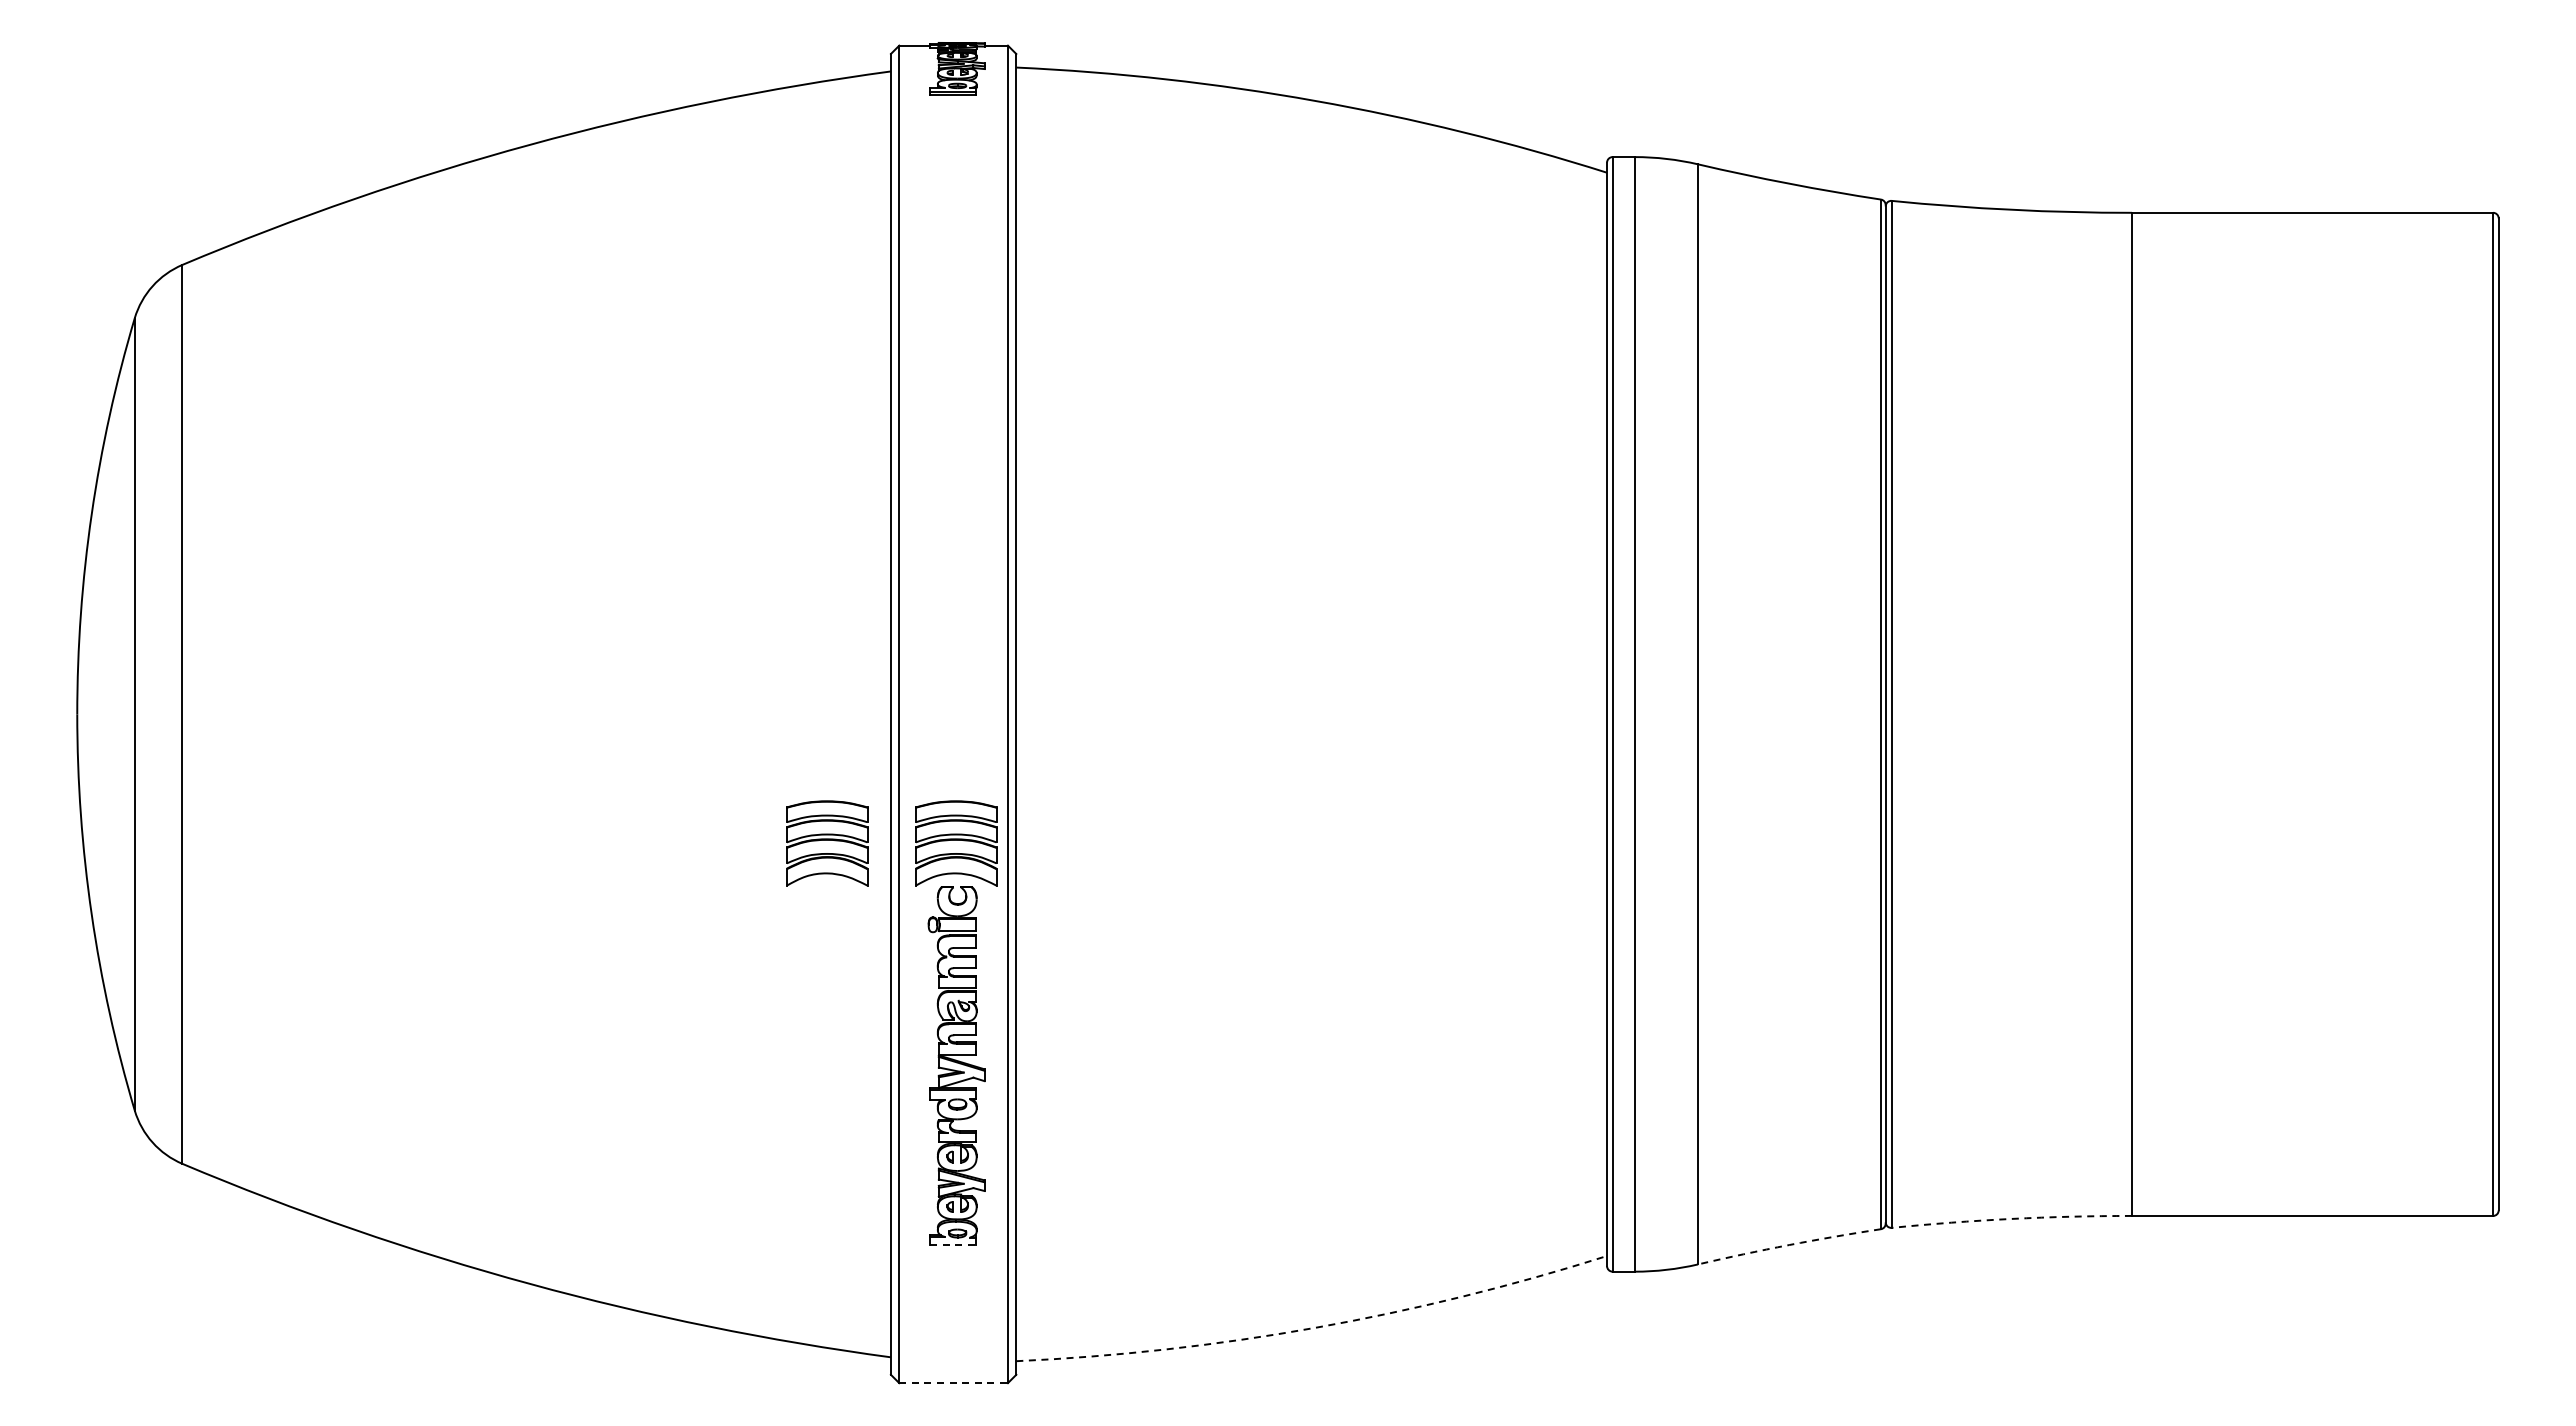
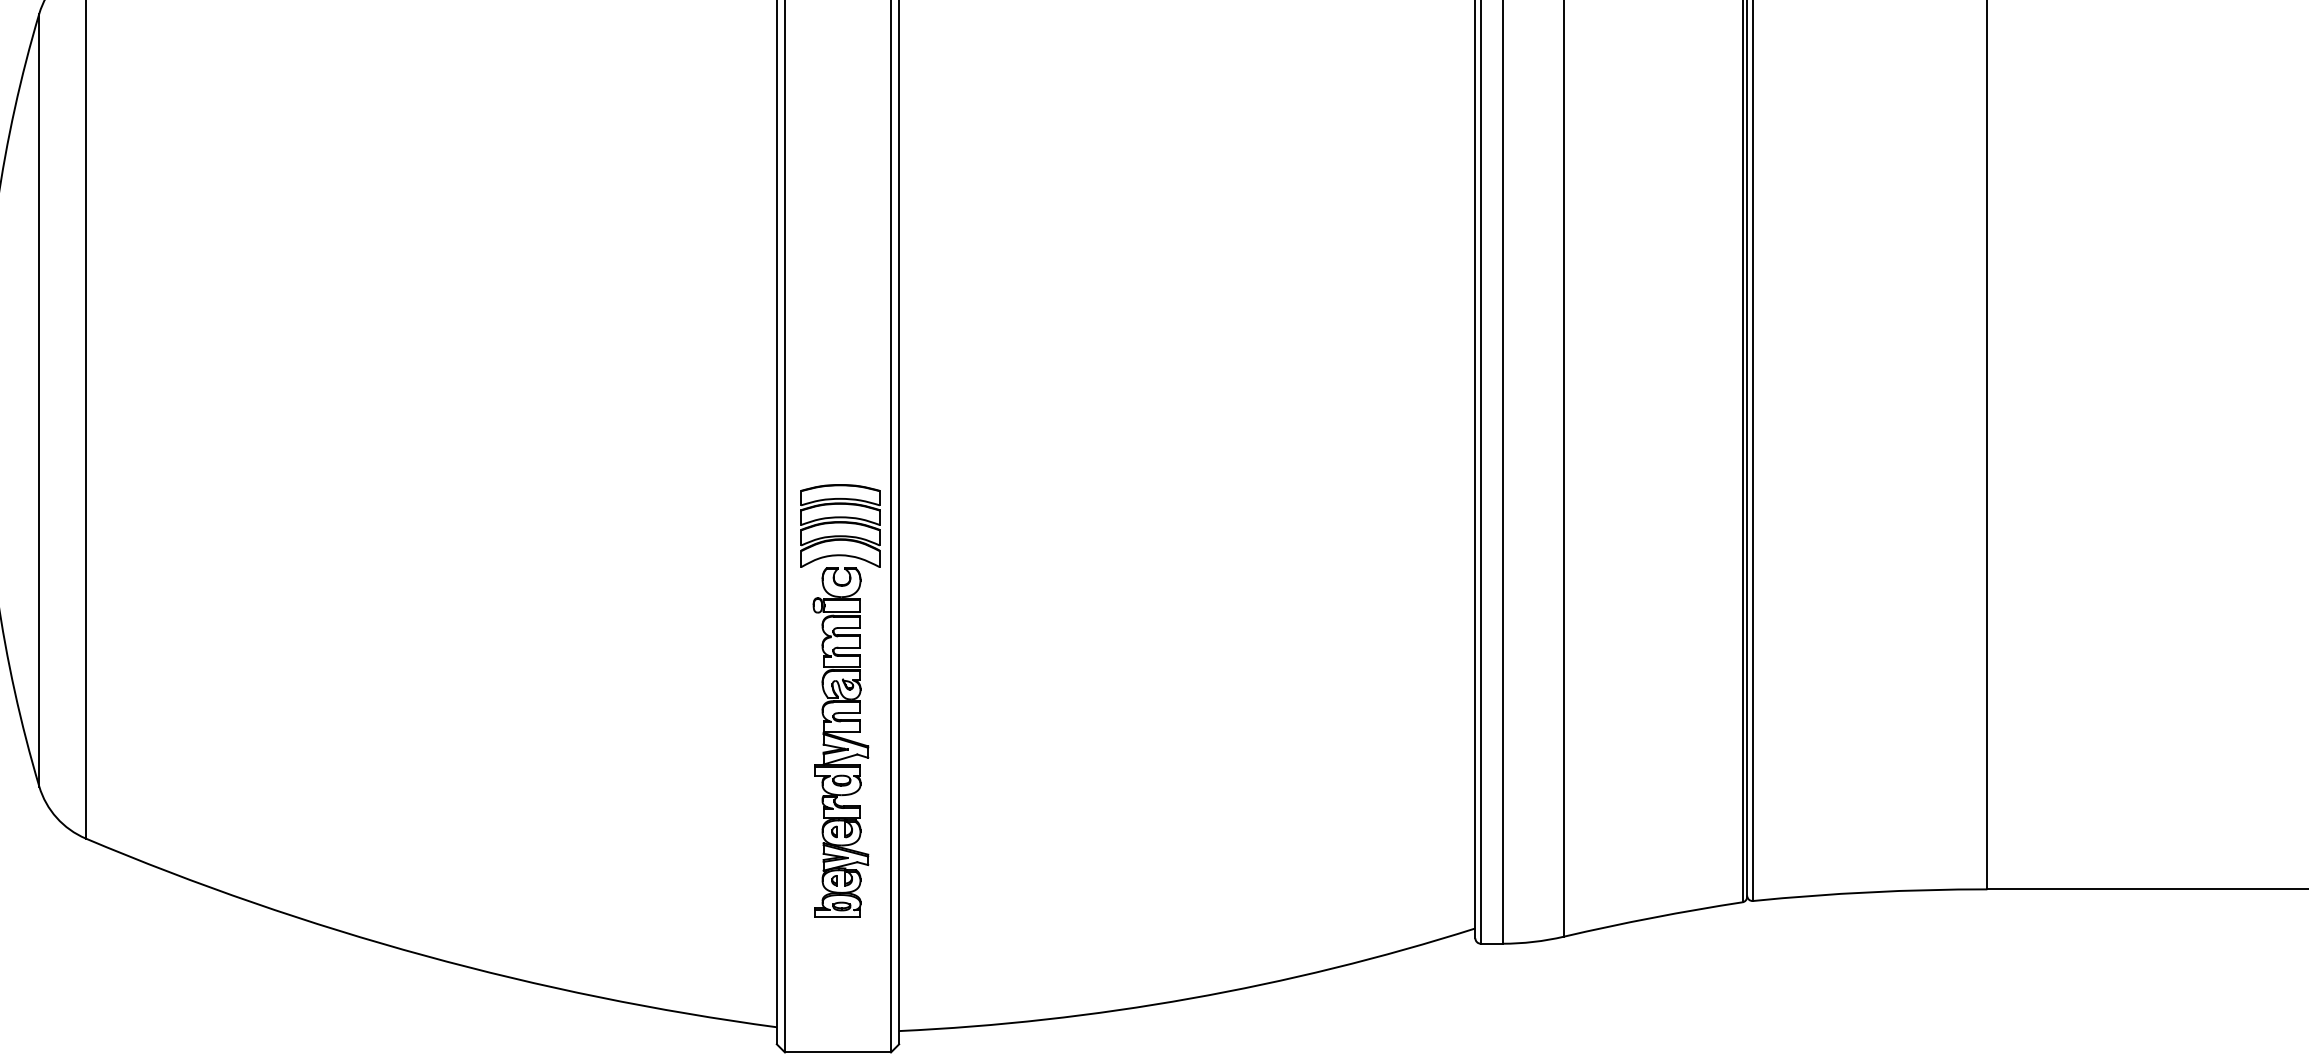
part: (827, 843) -> (714, 526), removed
arc: (2011, 1218) -> (1869, 891), dashed -> solid
line: (952, 1244) -> (836, 917), dashed -> solid
arc: (1789, 1245) -> (1653, 918), dashed -> solid
arc: (1315, 1327) -> (1190, 998), dashed -> solid
line: (954, 1383) -> (838, 1052), dashed -> solid

